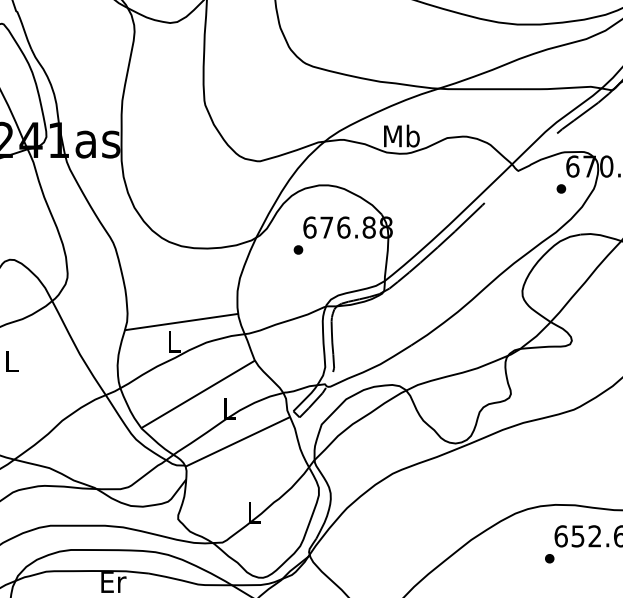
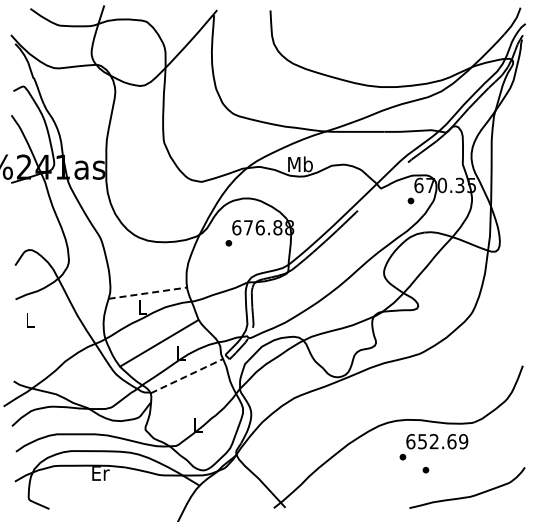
line: (181, 322) -> (147, 293), solid -> dashed
line: (237, 442) -> (186, 376), solid -> dashed
part: (582, 577) -> (425, 470), added

